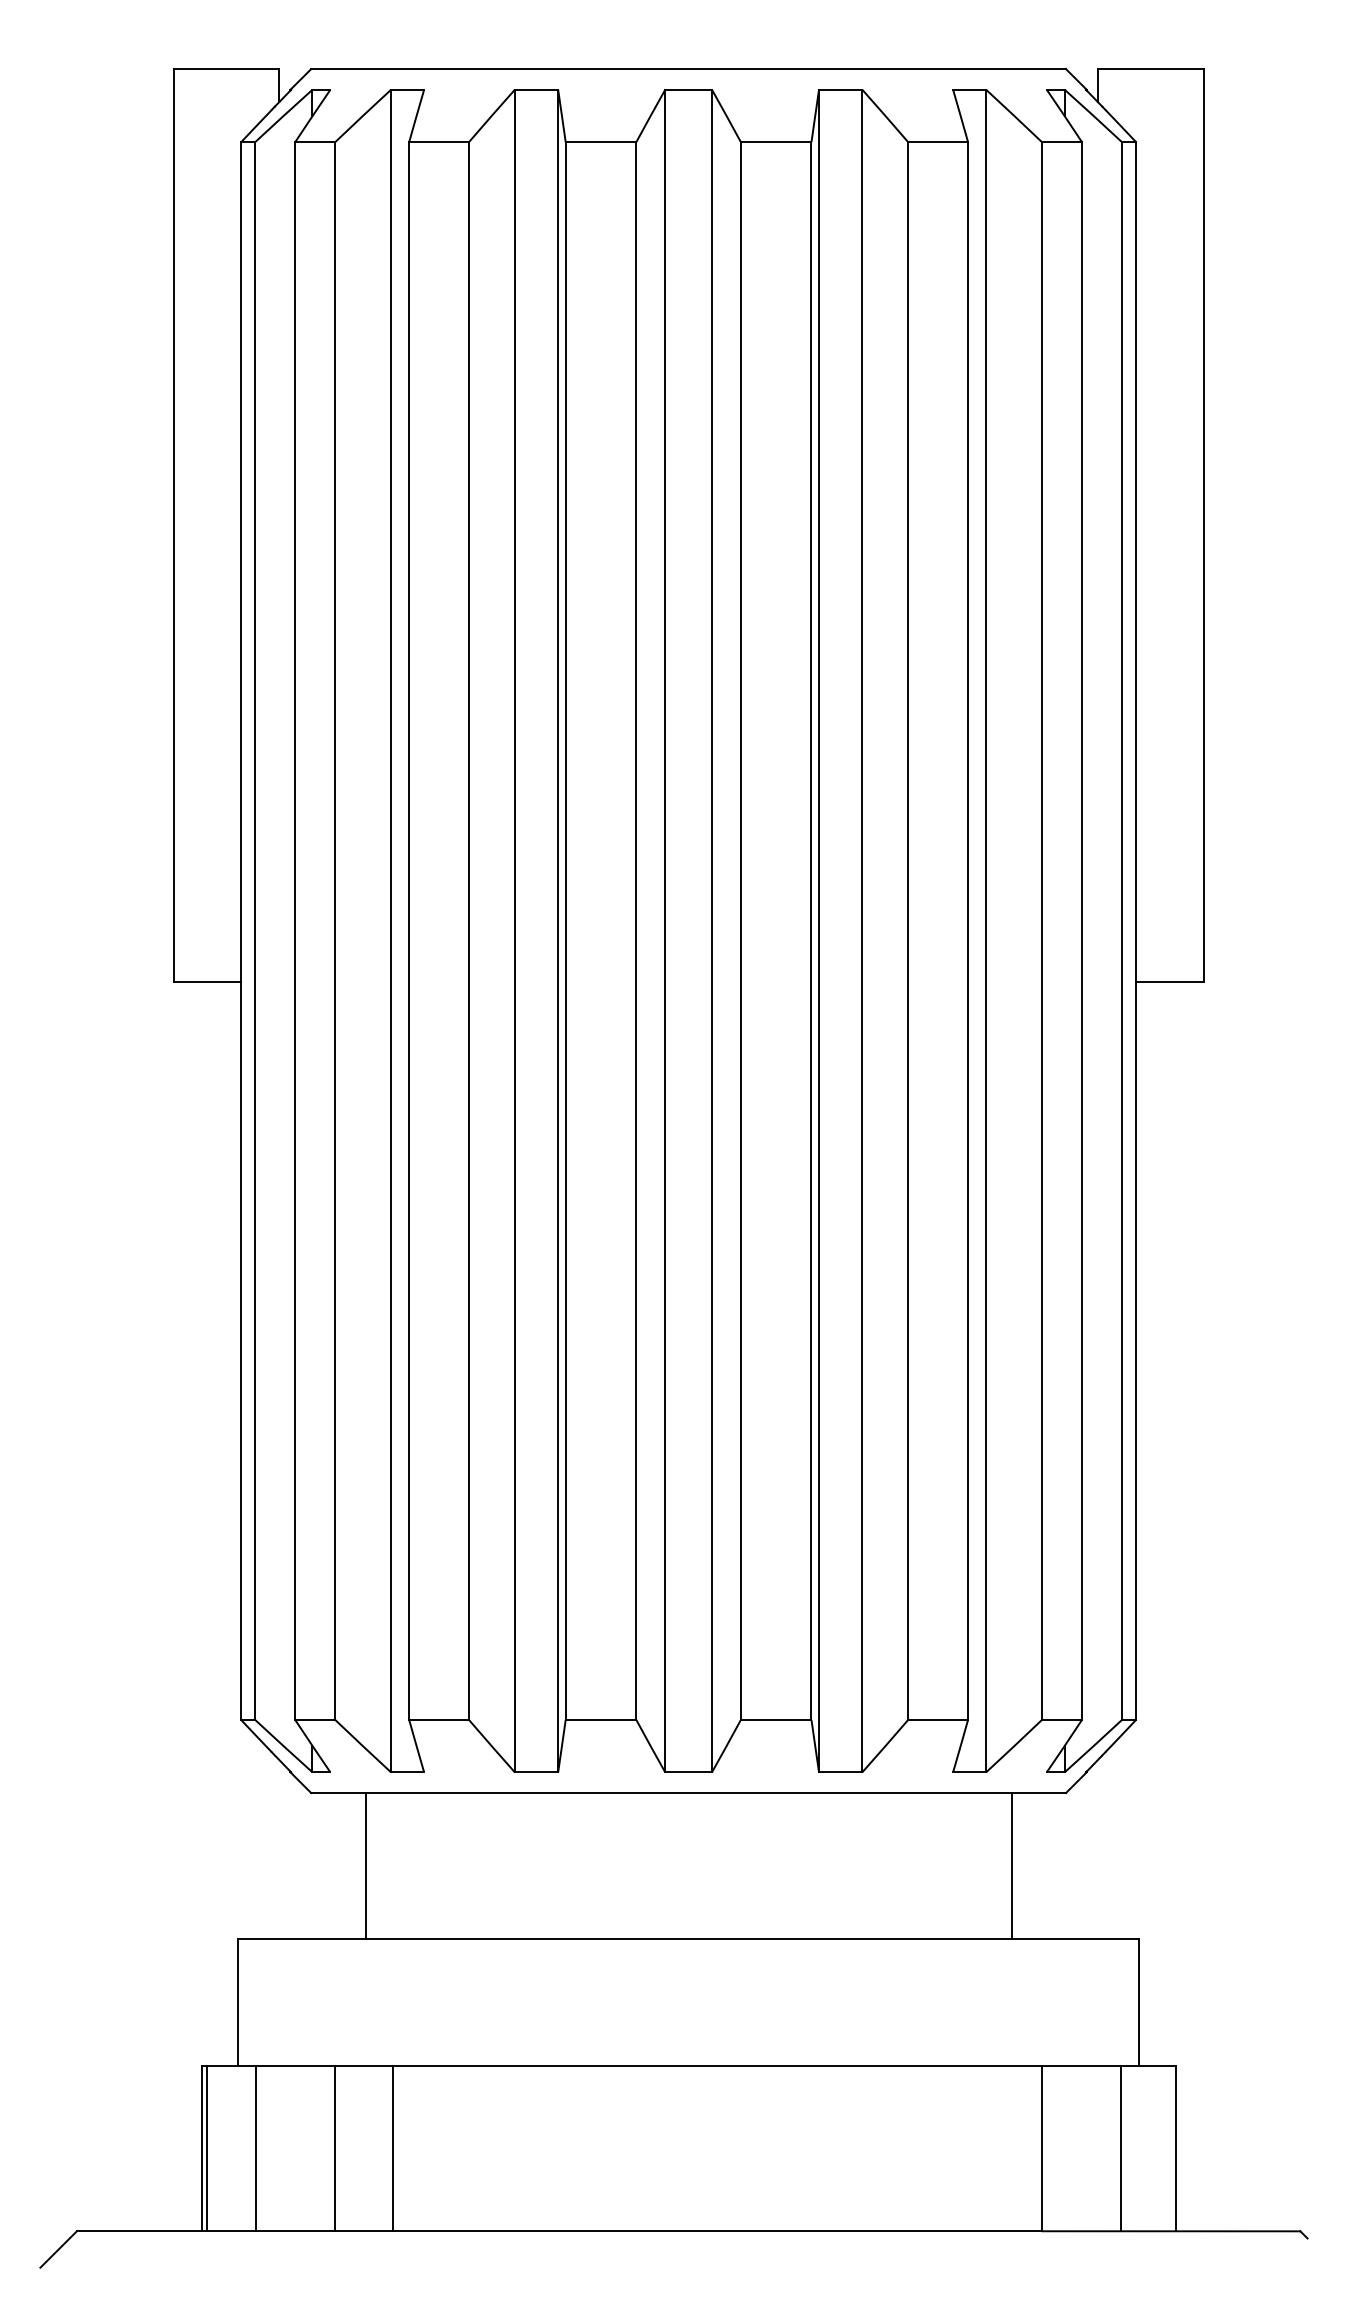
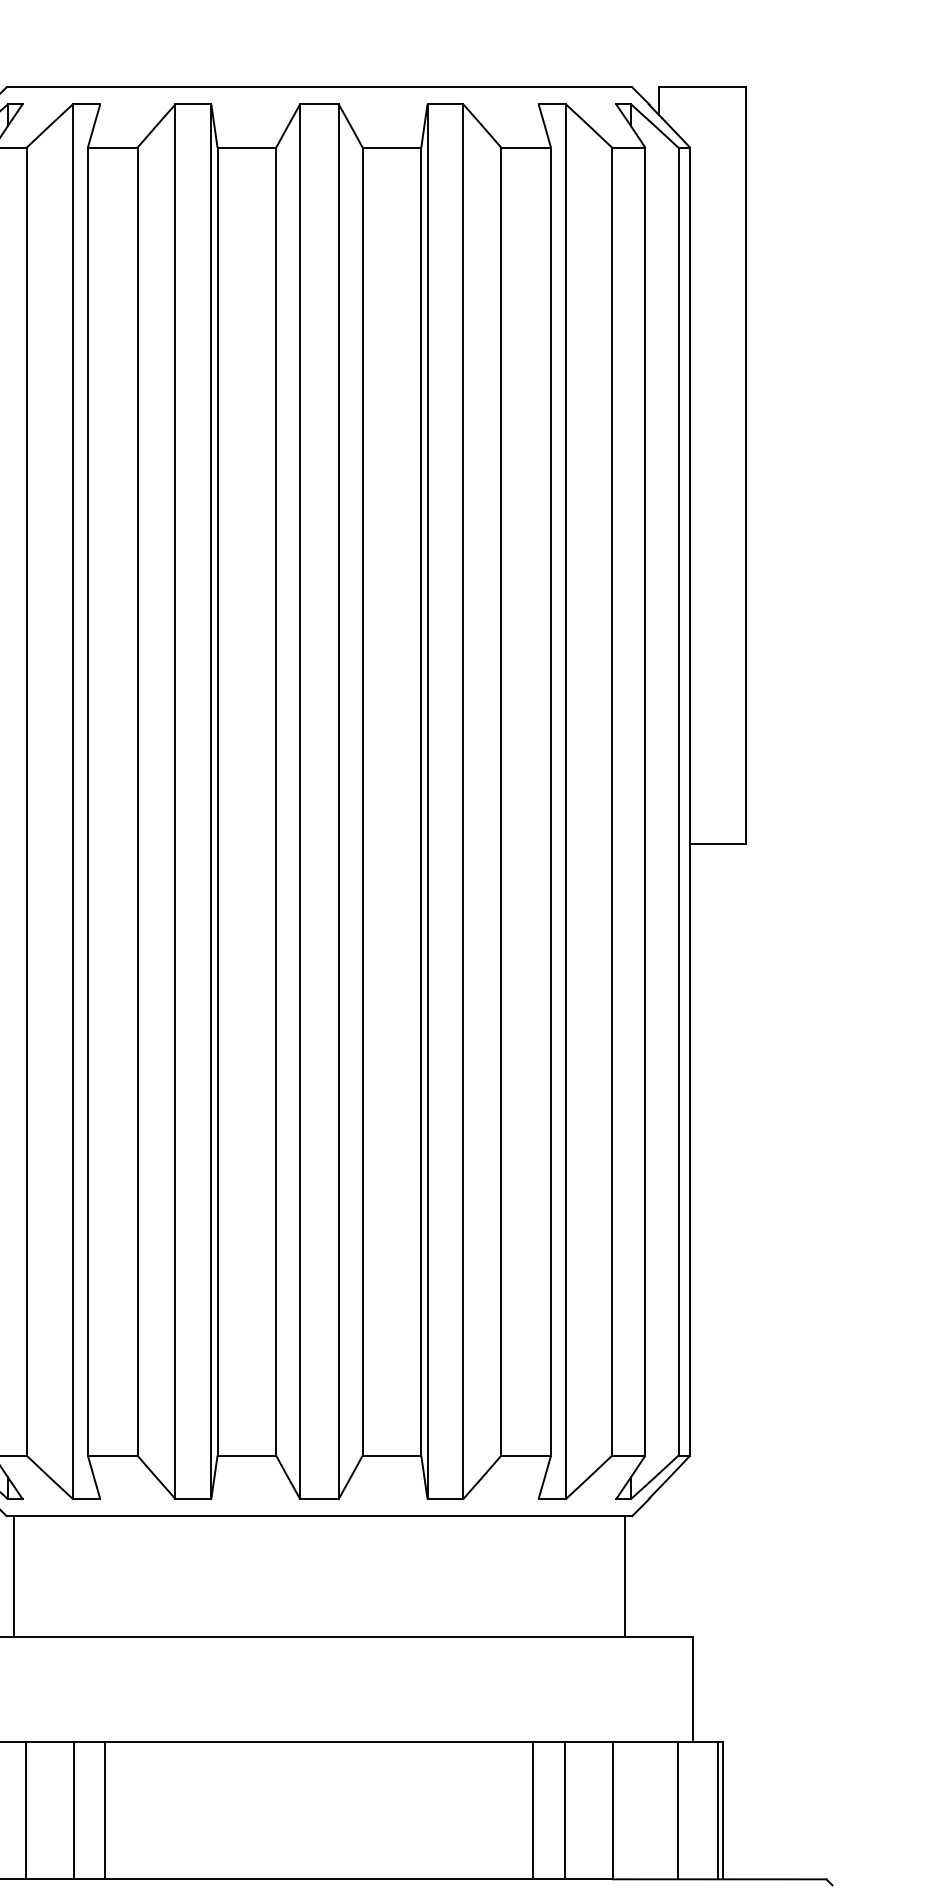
line: (365, 1866) -> (13, 1576), moved
line: (1011, 1866) -> (625, 1576), moved
line: (430, 2148) -> (105, 1810), added
line: (946, 2148) -> (533, 1810), added
line: (984, 2148) -> (564, 1810), added
line: (1170, 2148) -> (718, 1810), added

